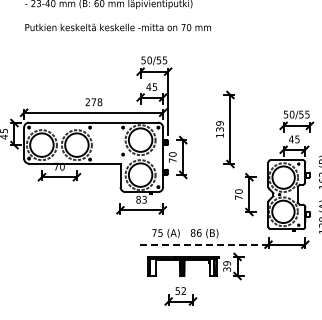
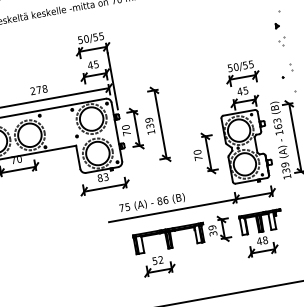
part: (225, 129) -> (155, 125), moved
line: (203, 244) -> (172, 210), dashed -> solid
part: (195, 266) -> (181, 236), moved
part: (289, 282) -> (263, 232), added

